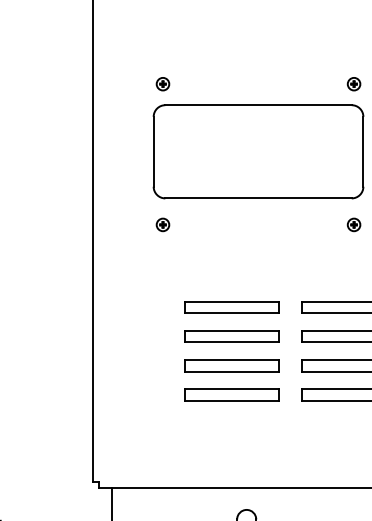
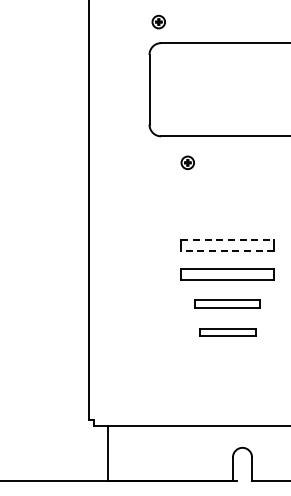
part: (162, 224) -> (187, 162), moved
line: (231, 301) -> (227, 239), solid -> dashed
line: (231, 313) -> (227, 251), solid -> dashed
part: (231, 365) -> (227, 303), size x0.7
part: (231, 394) -> (227, 332), size x0.6

